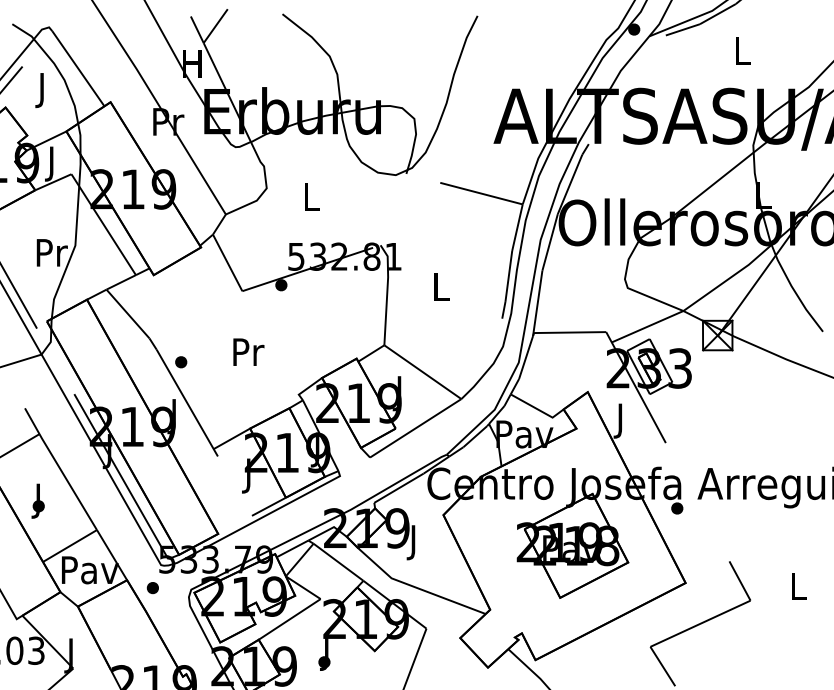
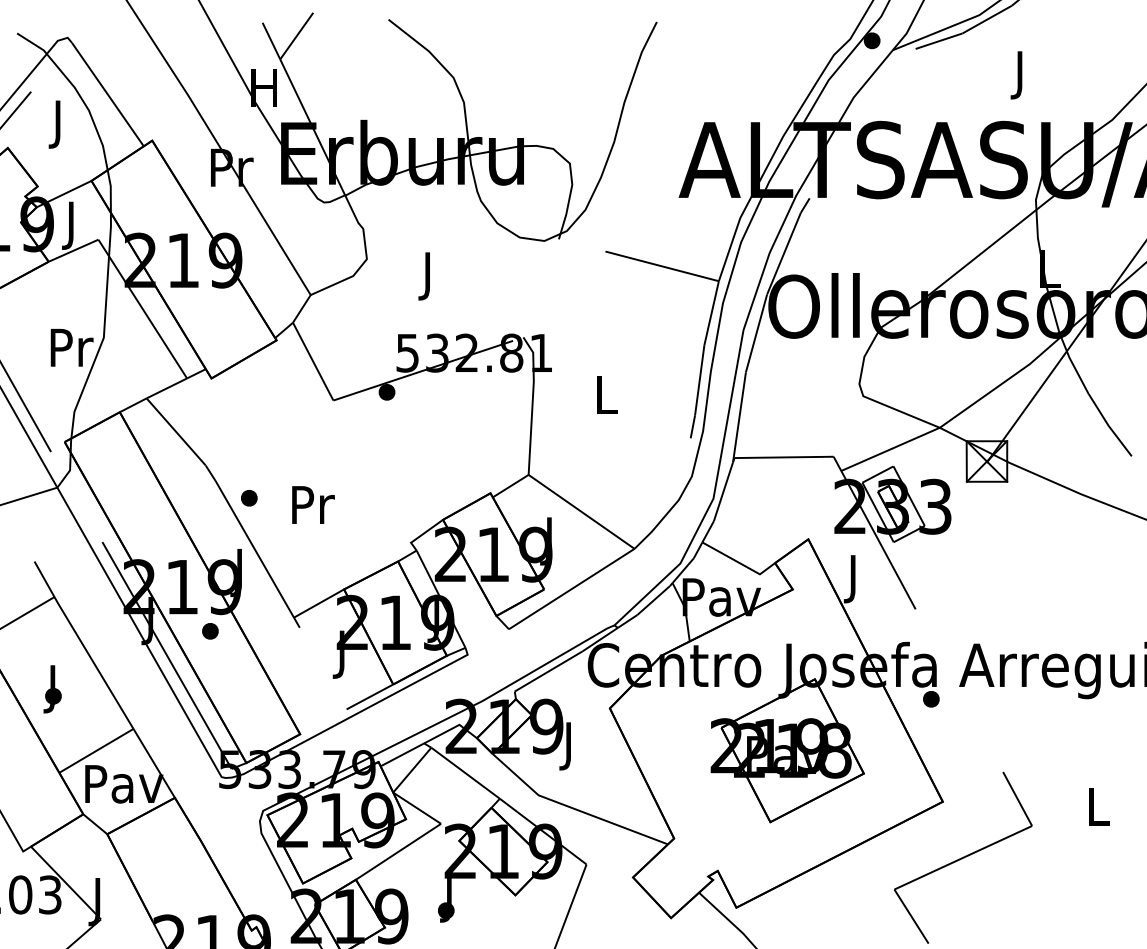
text: (742, 54) -> (1021, 75), L -> J
text: (311, 200) -> (428, 275), L -> J
text: (248, 351) -> (312, 504), moved
part: (152, 588) -> (209, 631), moved

